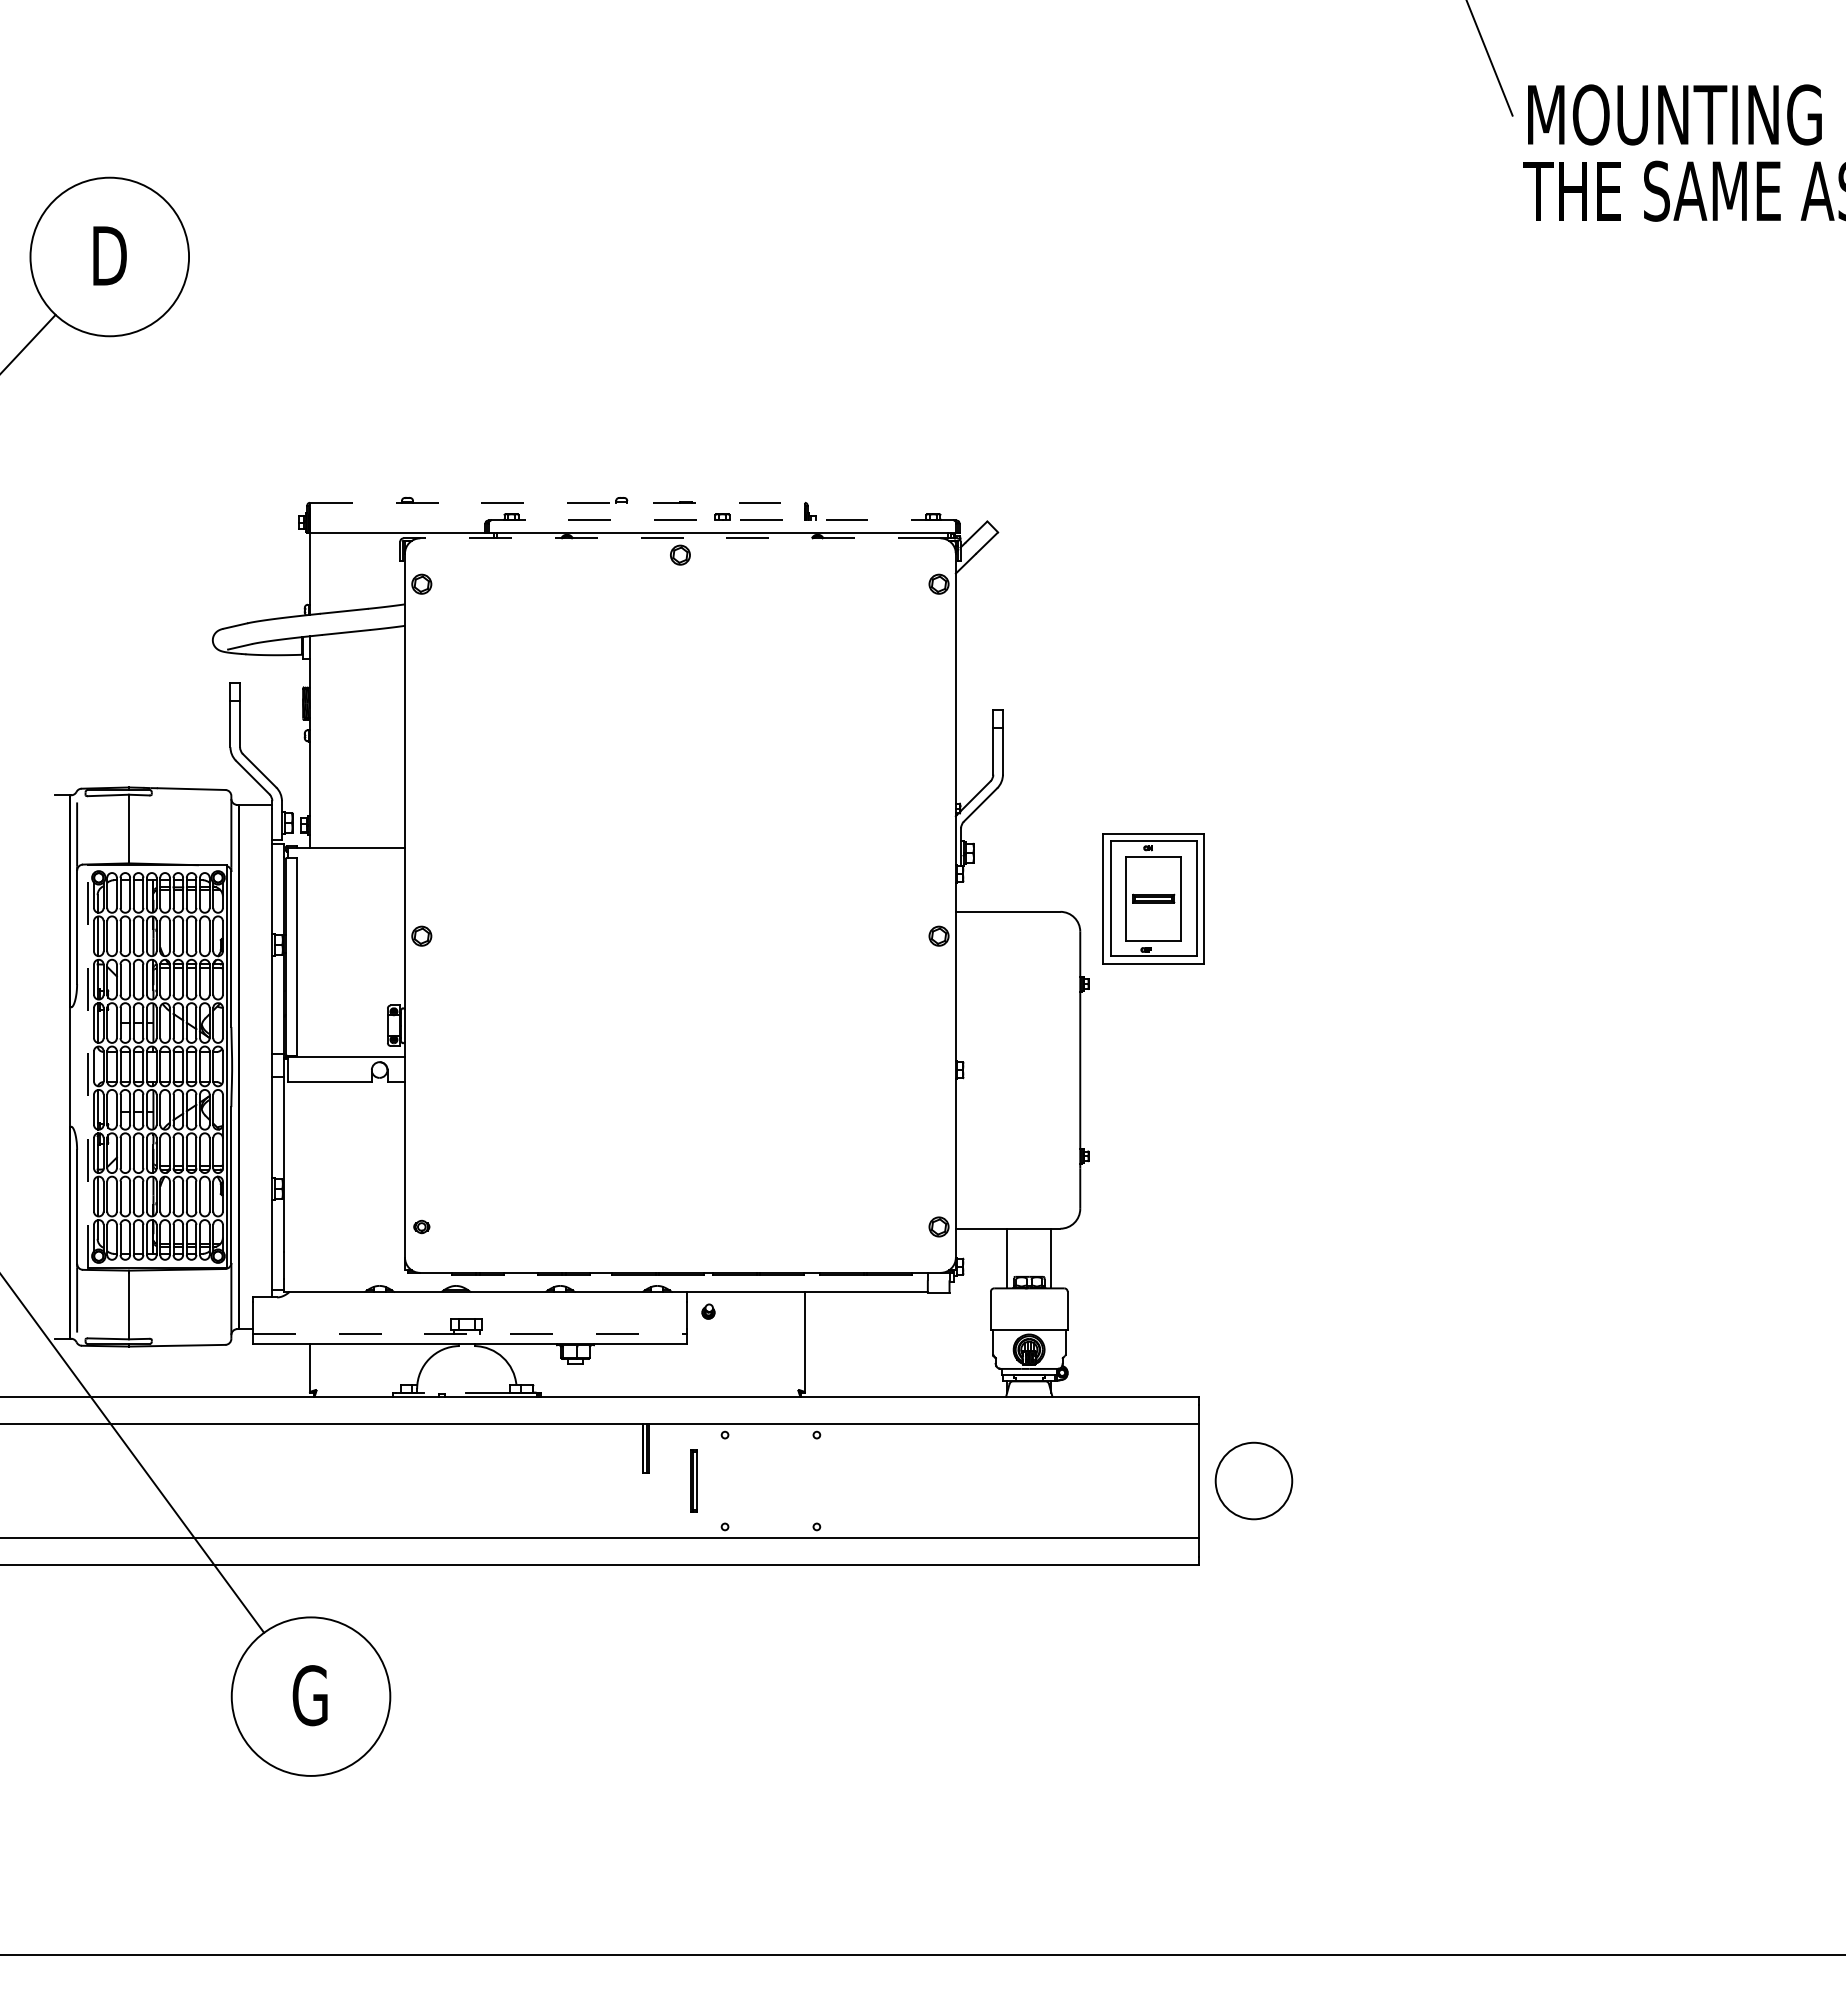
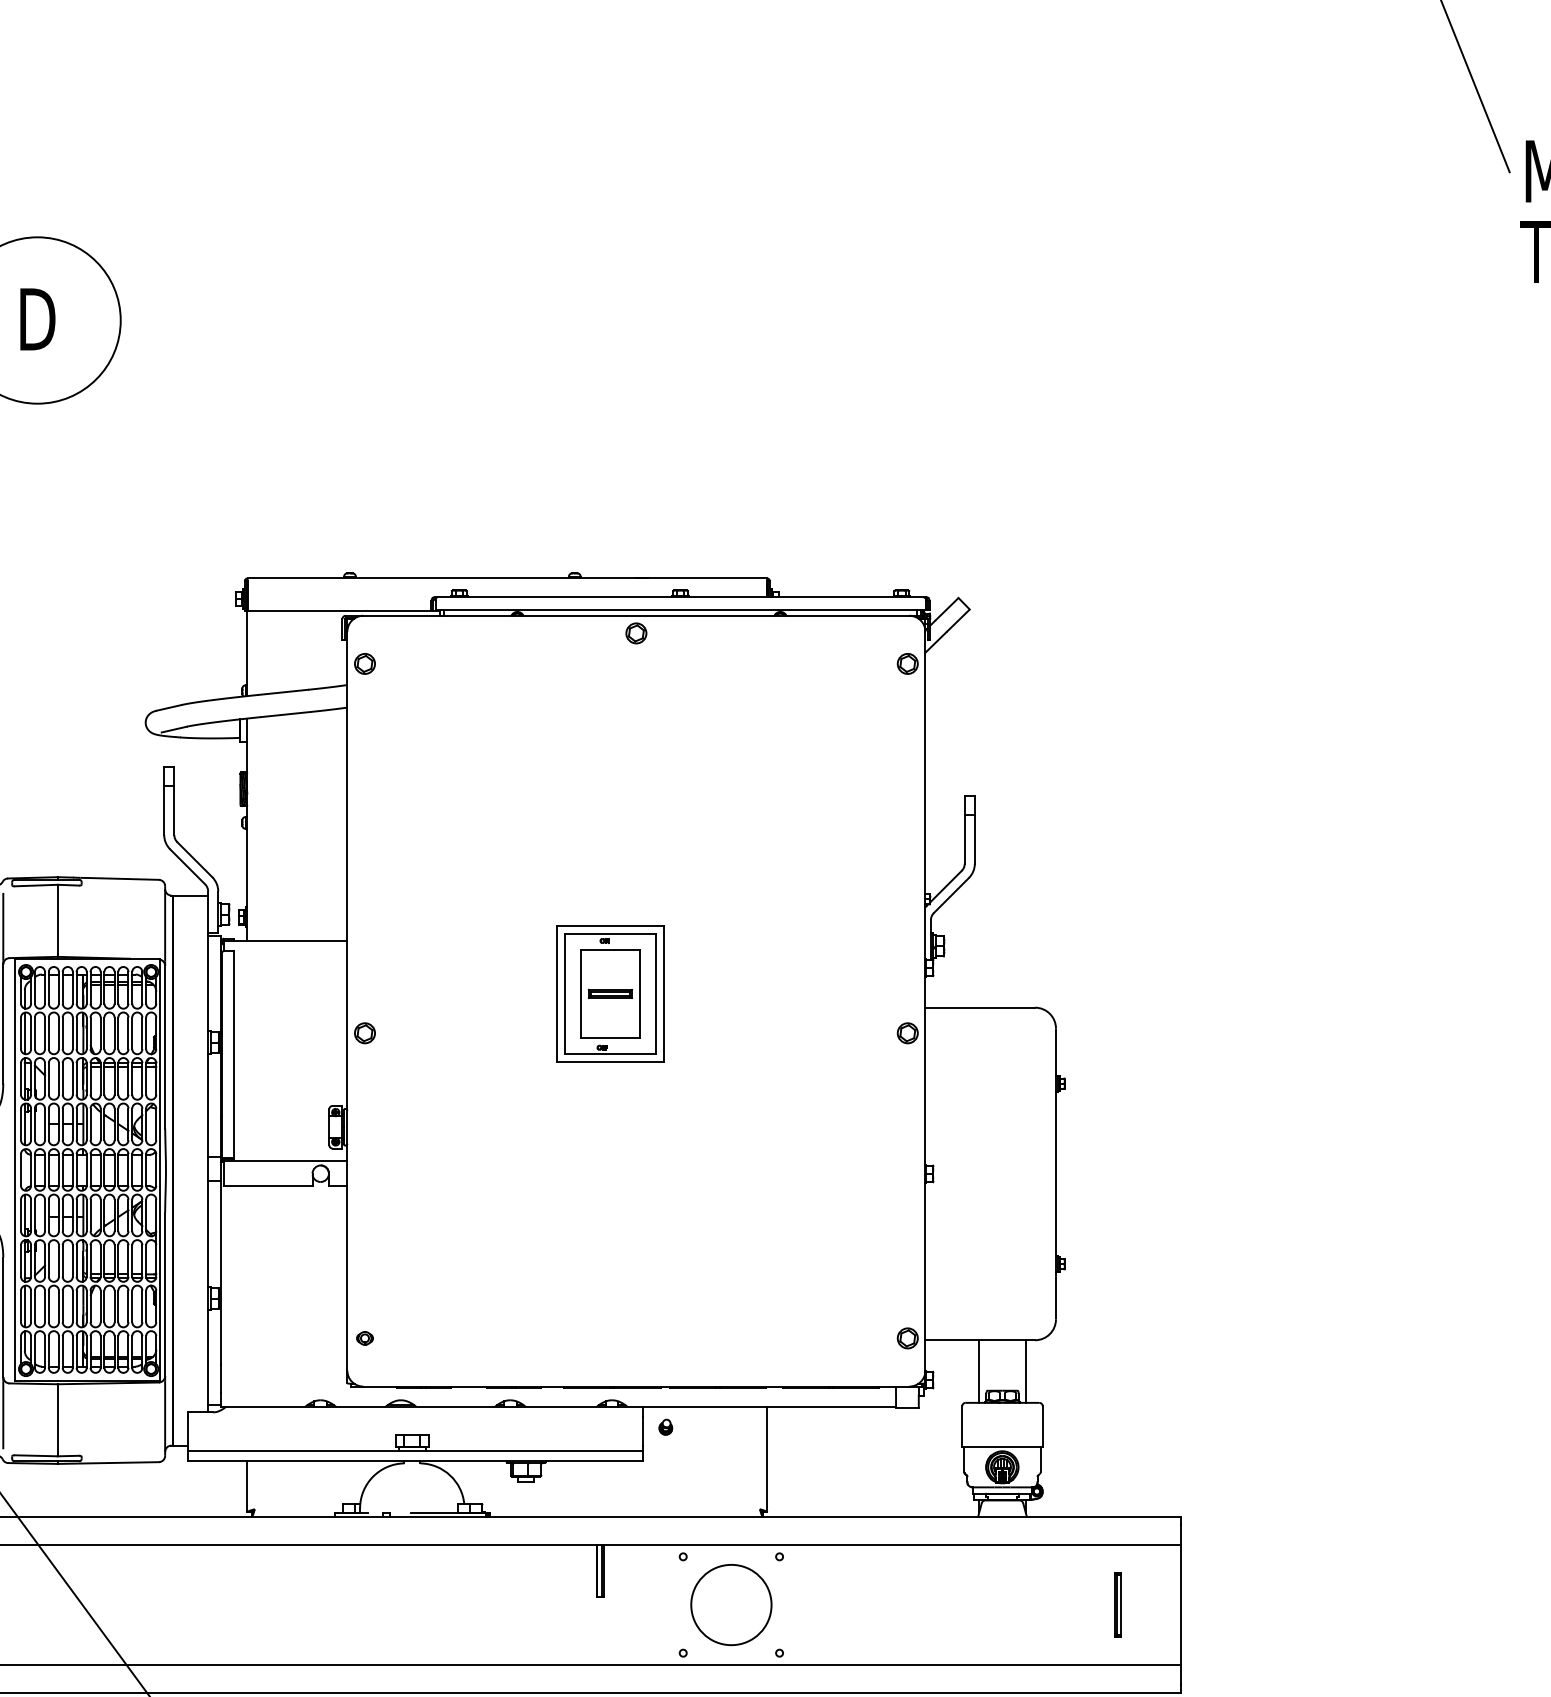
line: (557, 502) -> (507, 578), dashed -> solid
line: (722, 520) -> (680, 597), dashed -> solid
line: (679, 538) -> (635, 615), dashed -> solid
part: (1153, 898) -> (610, 993), moved
line: (87, 1065) -> (14, 1168), dashed -> solid
line: (469, 1334) -> (415, 1451), dashed -> solid
part: (693, 1480) -> (1117, 1604), moved
circle: (1253, 1480) -> (730, 1604), moved

